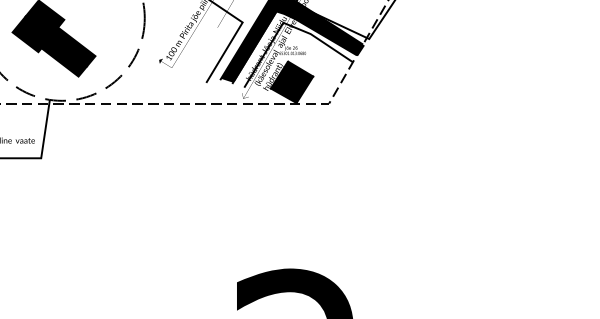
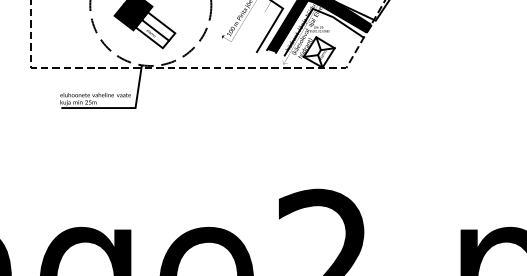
fill: (68, 52) -> (155, 30), removed
fill: (291, 82) -> (318, 52), removed

